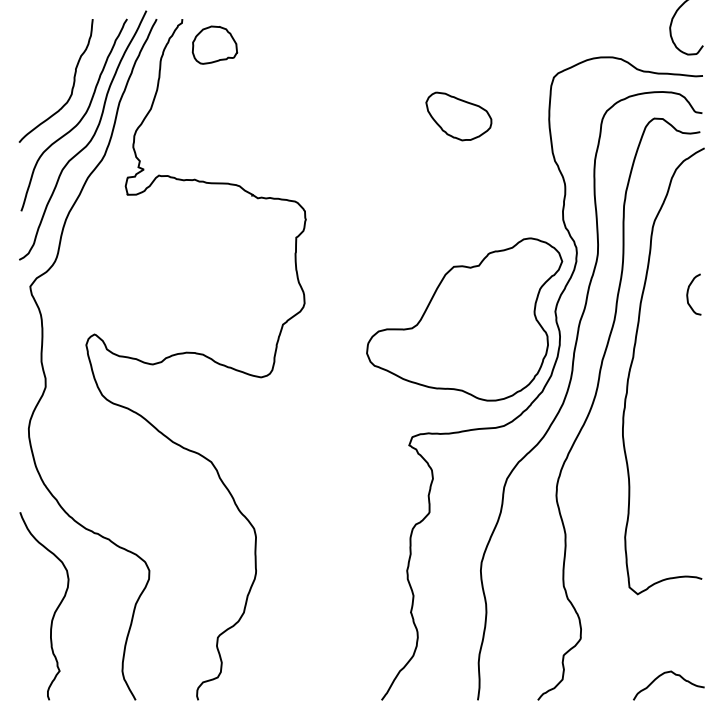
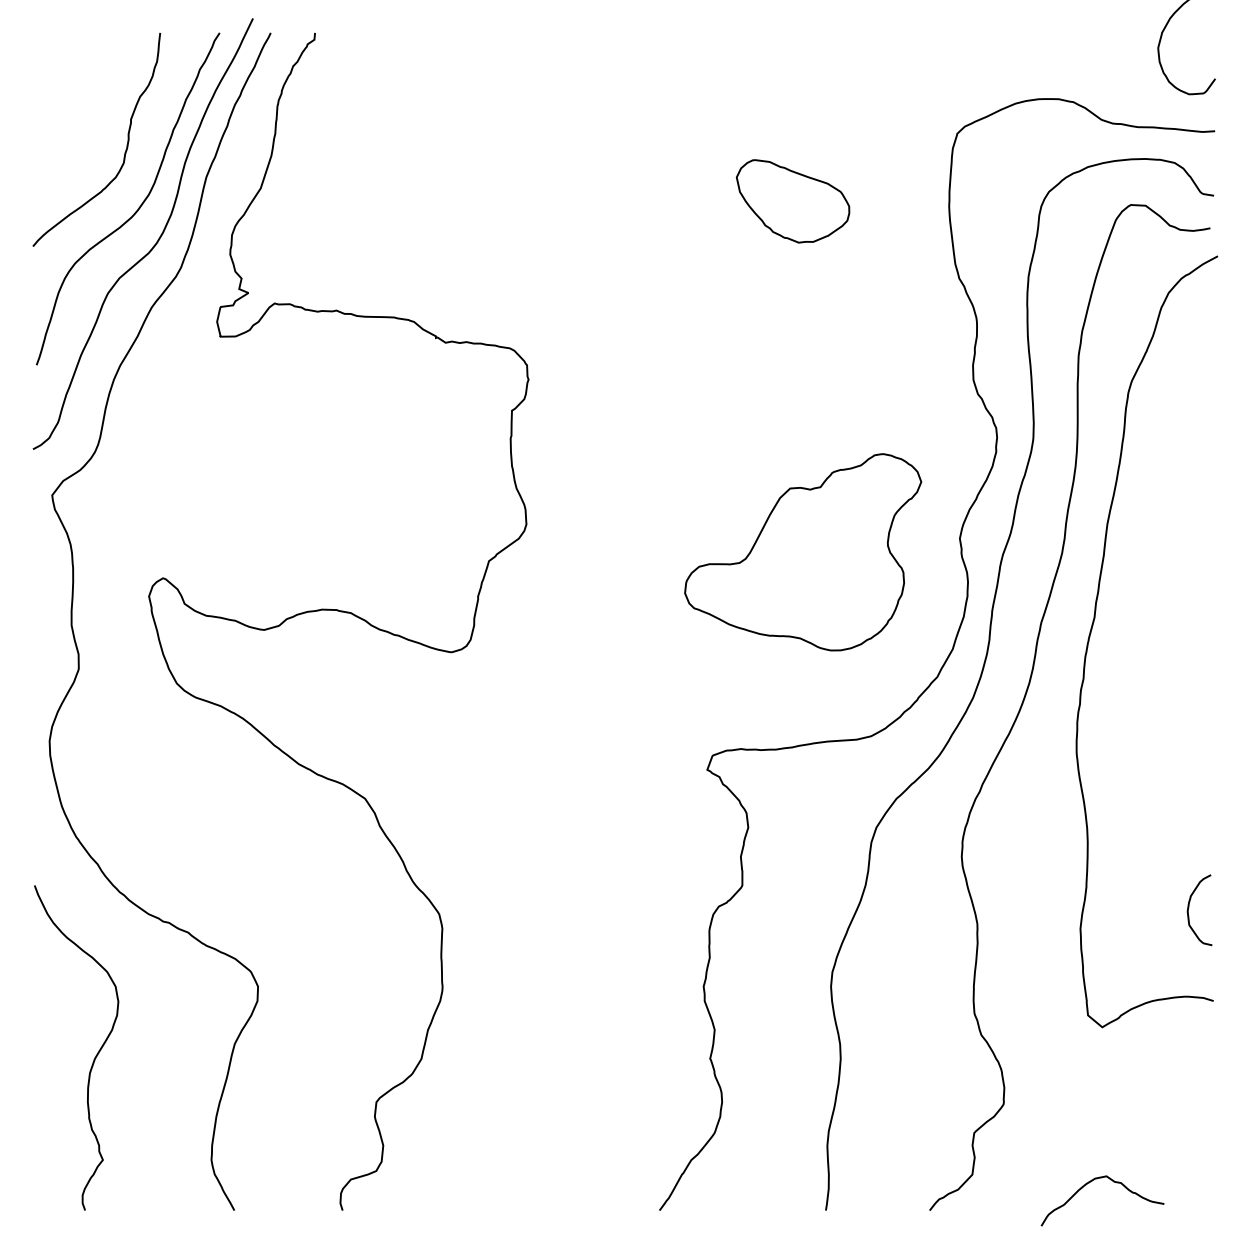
part: (214, 44) -> (370, 76), removed
curve: (688, 294) -> (1190, 910), moved
part: (464, 319) -> (802, 552), size x0.7
curve: (662, 675) -> (1091, 1183), moved

